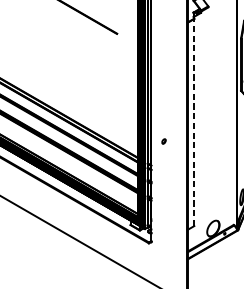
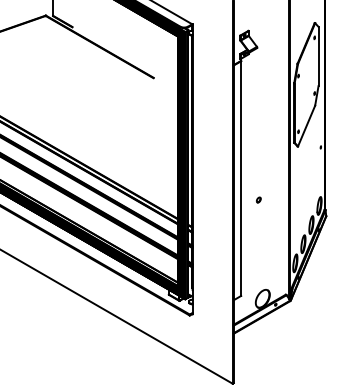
line: (194, 122) -> (241, 178), dashed -> solid
part: (163, 140) -> (258, 199), moved

